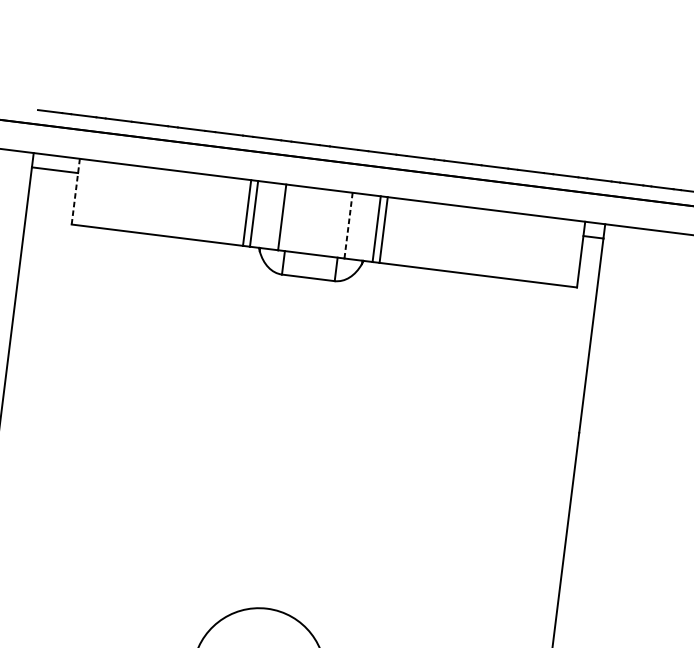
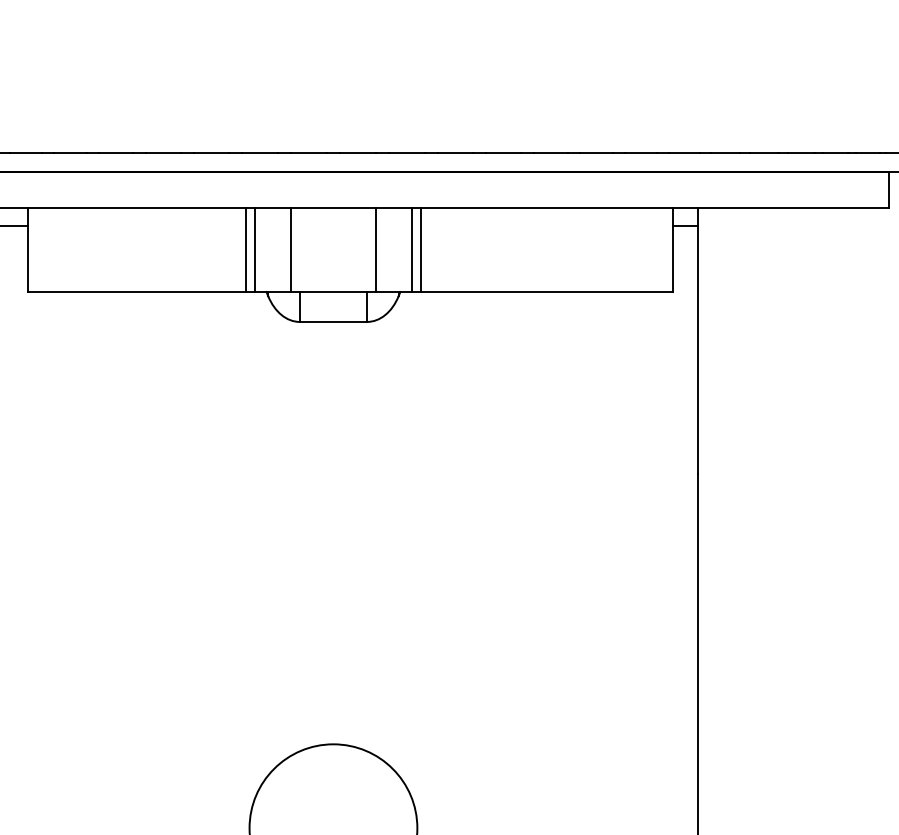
line: (75, 192) -> (27, 250), dashed -> solid
line: (348, 225) -> (375, 250), dashed -> solid

